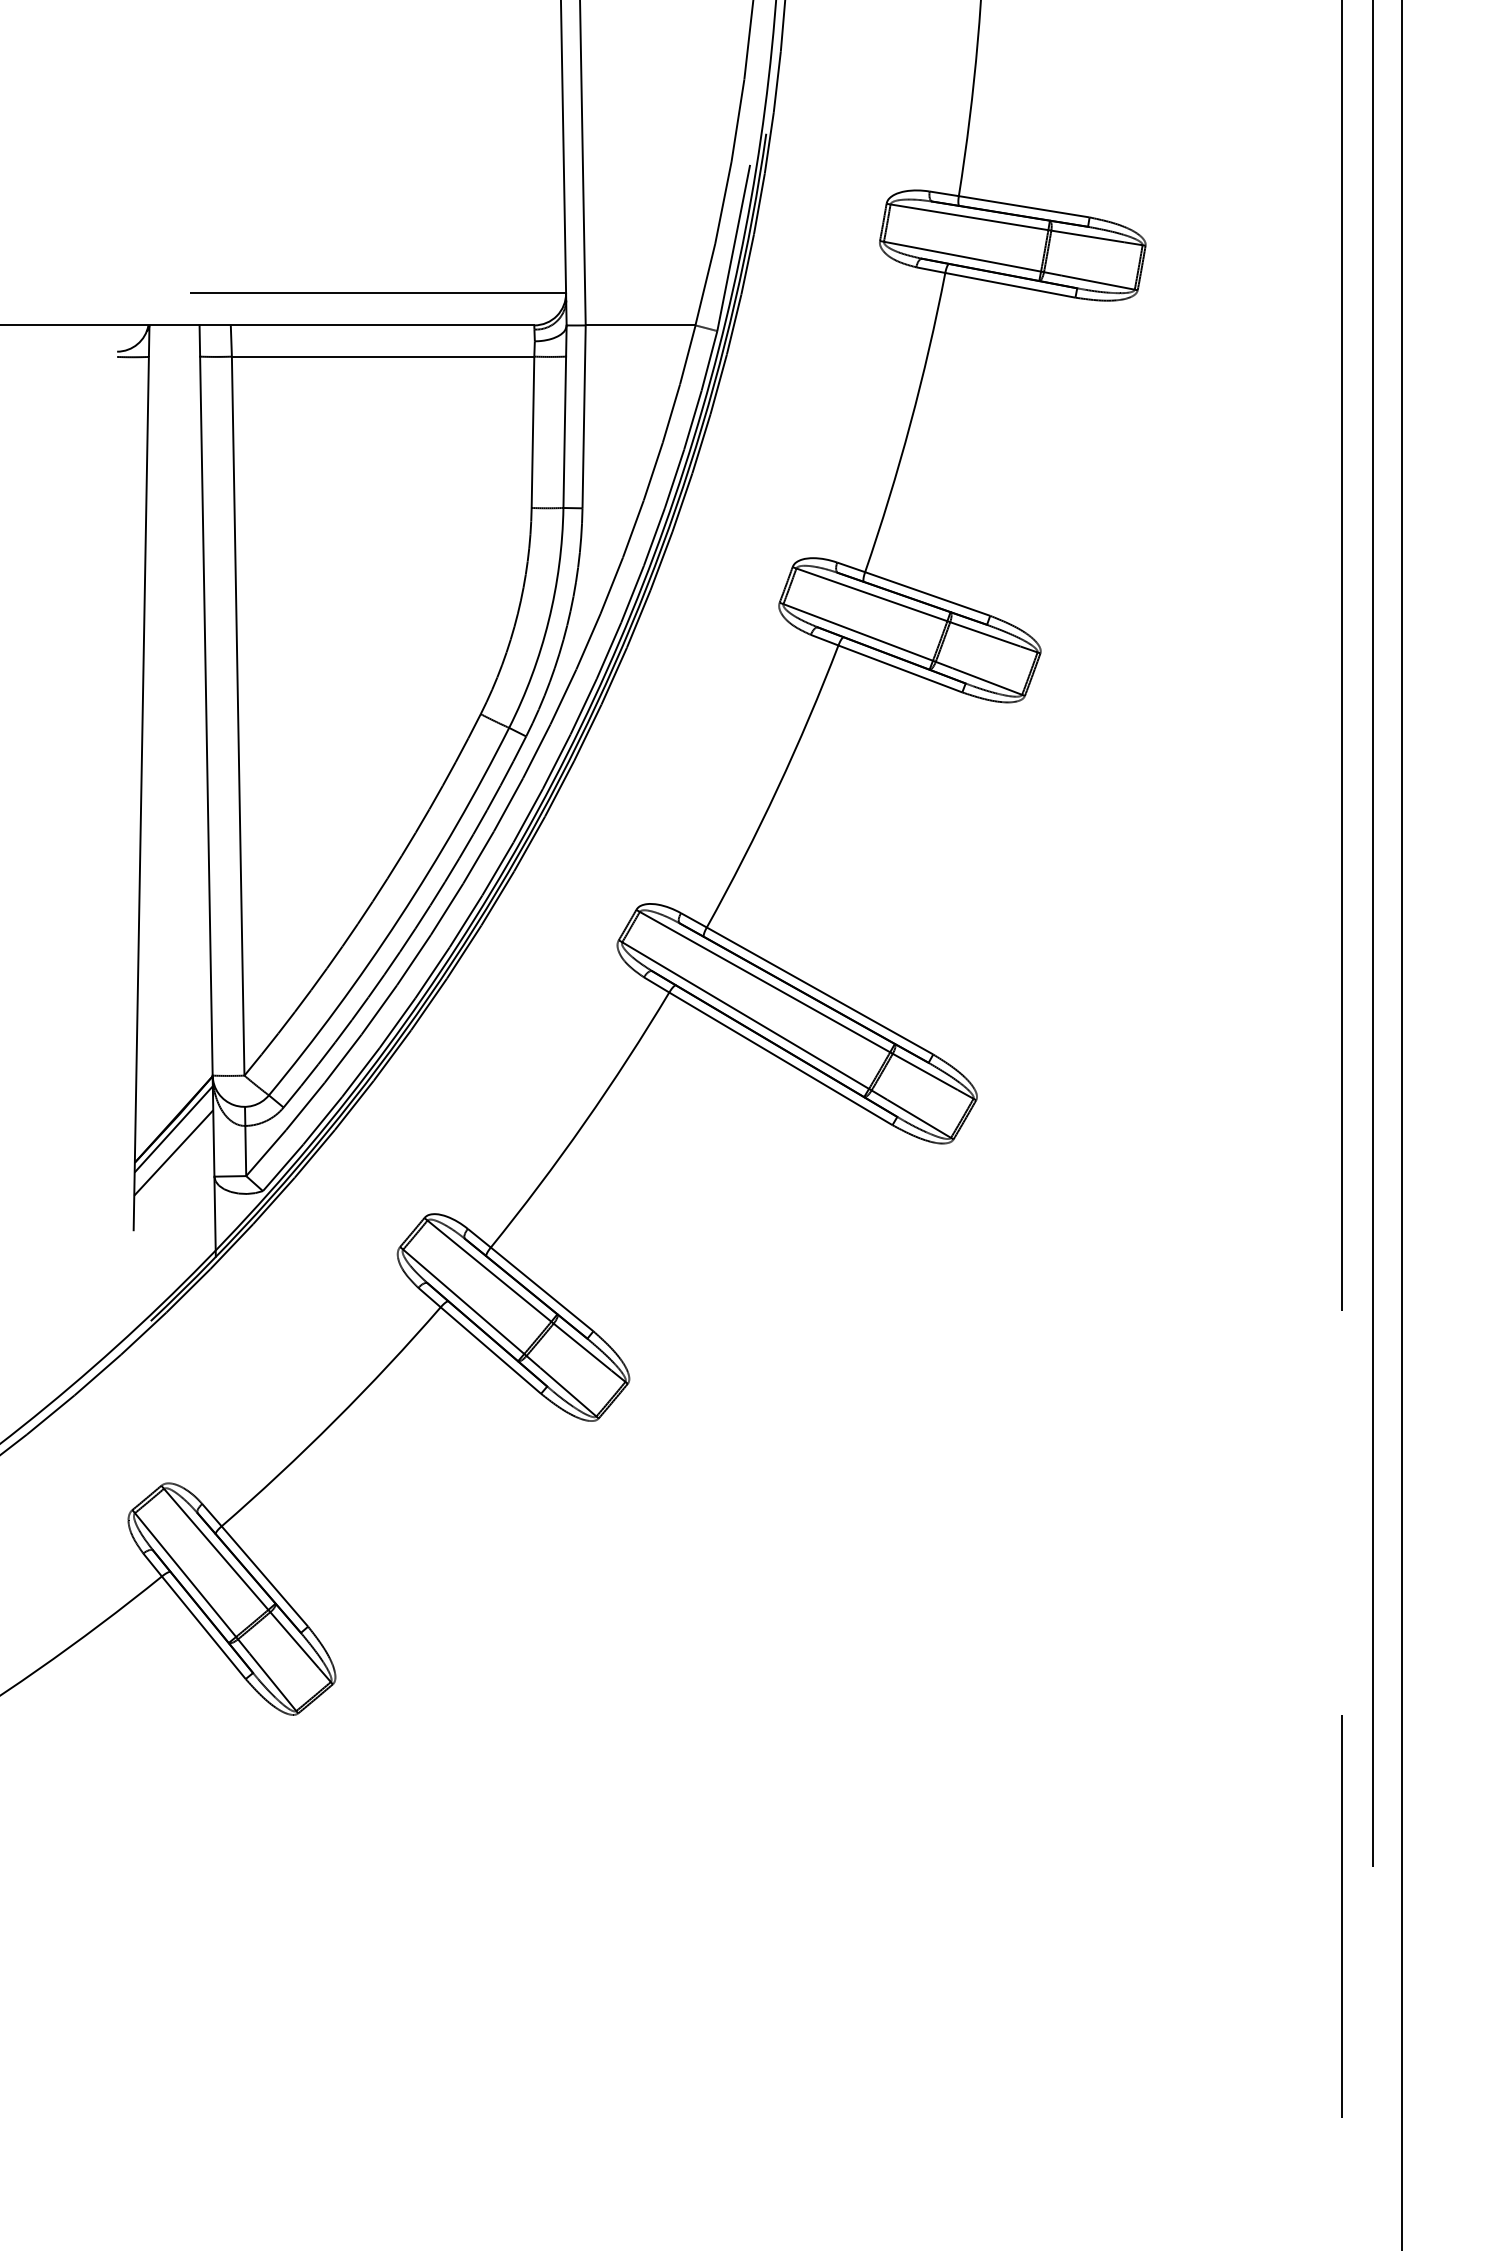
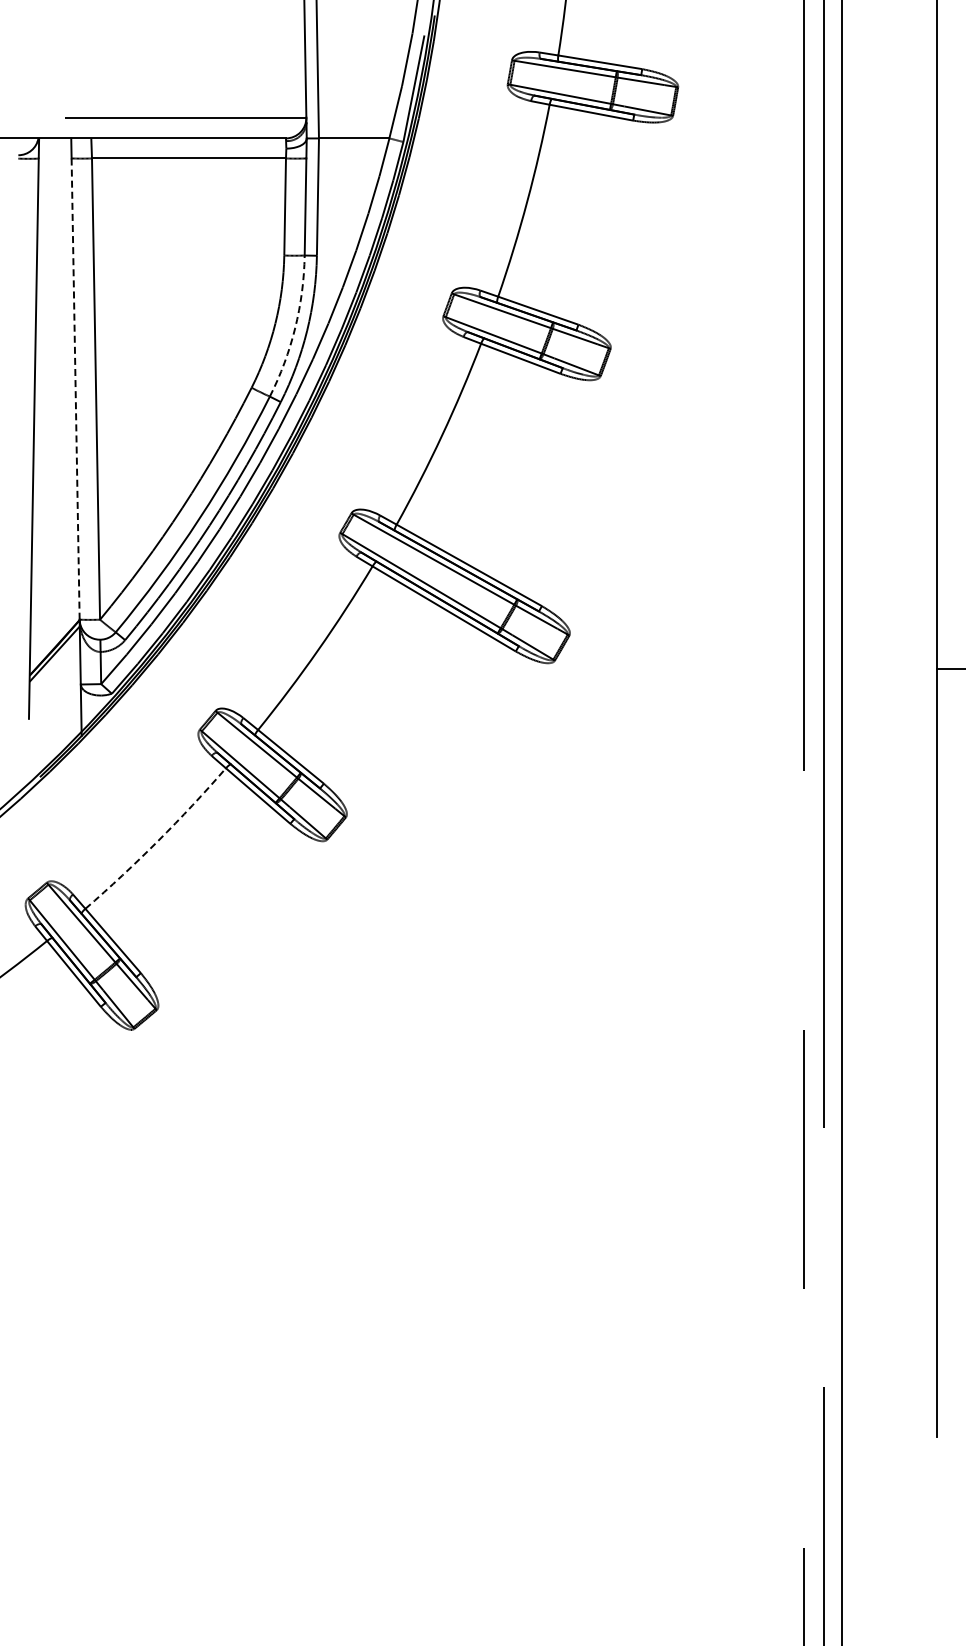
arc: (549, 621) -> (295, 328), solid -> dashed
line: (206, 716) -> (75, 389), solid -> dashed
line: (173, 1151) -> (54, 668), removed
arc: (335, 1421) -> (158, 841), solid -> dashed

